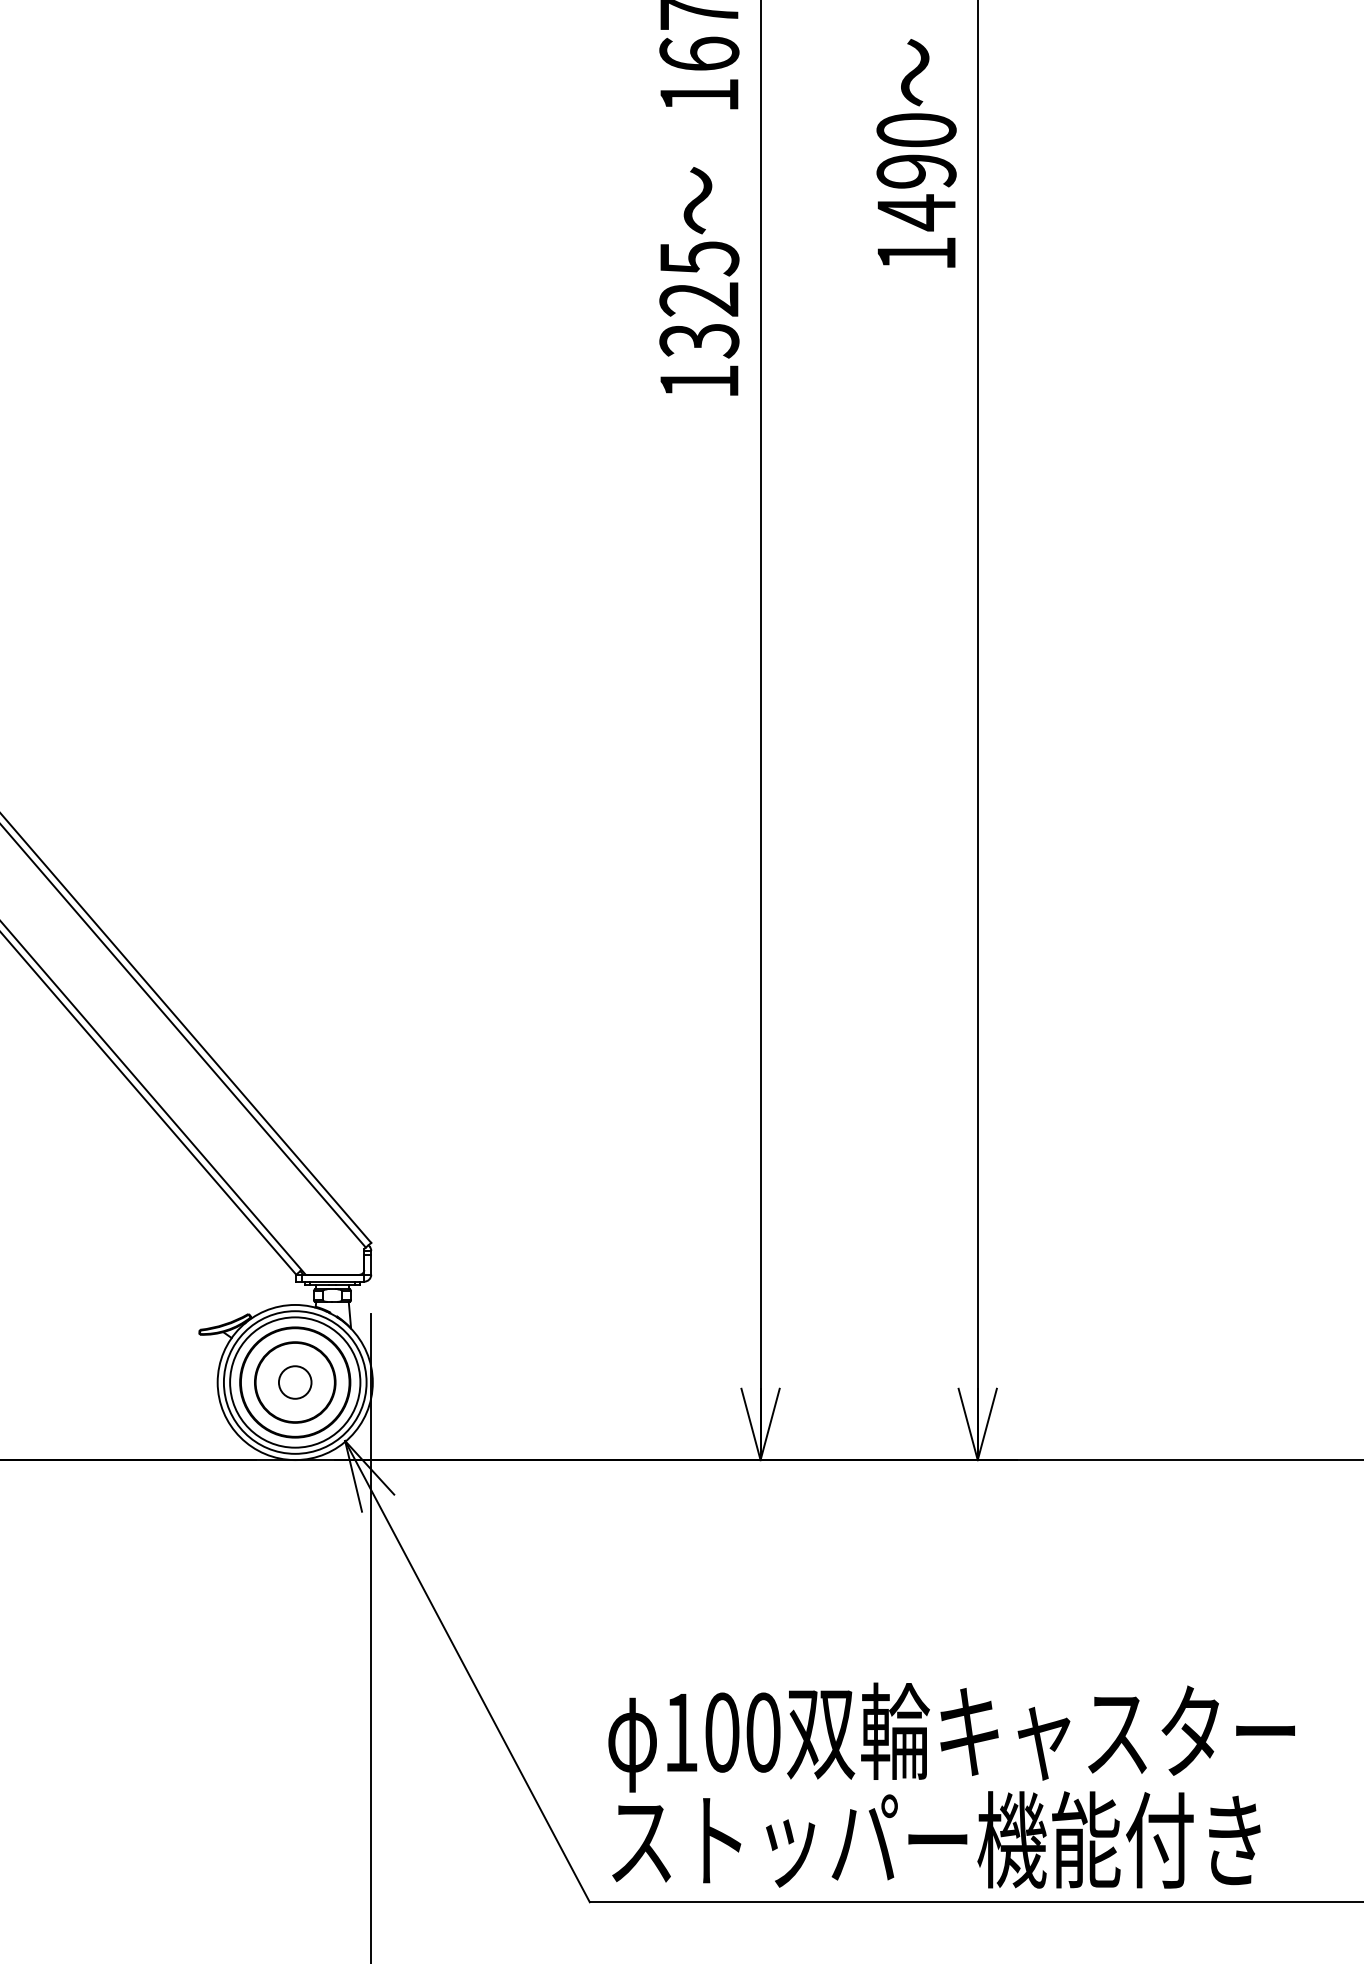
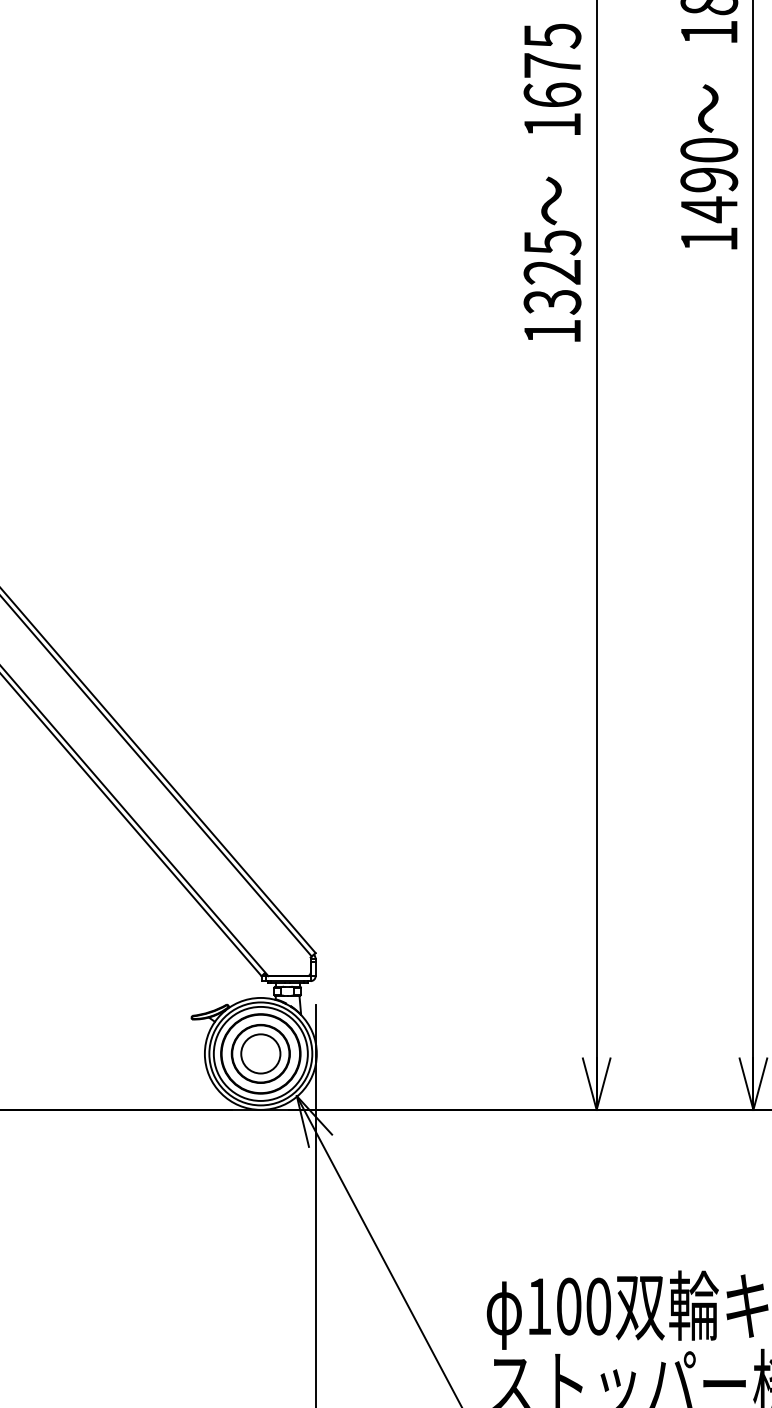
circle: (295, 1382) -> (261, 1053), size x1.67

